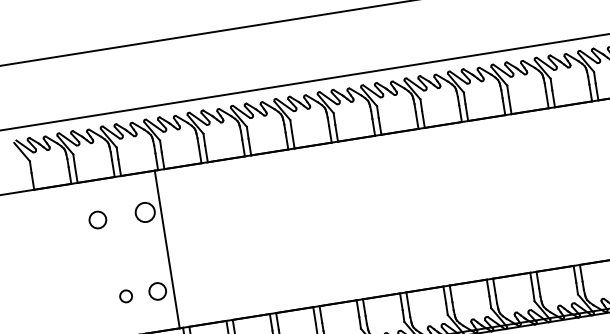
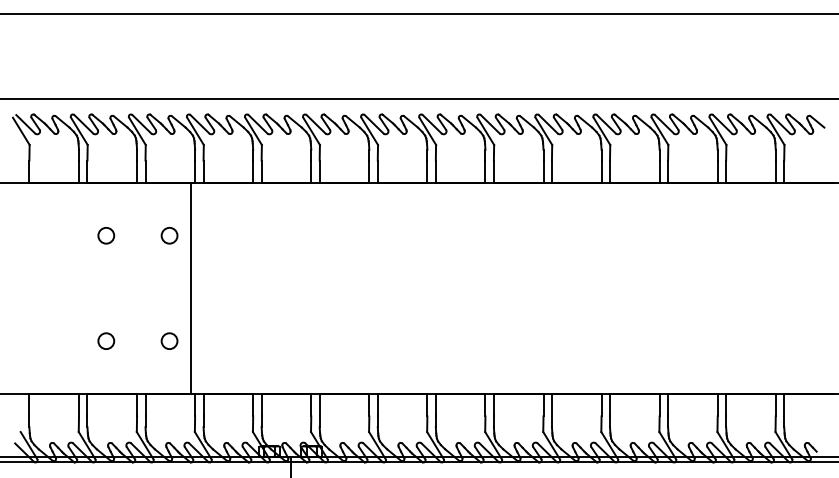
circle: (145, 212) -> (169, 235), size x0.62
circle: (98, 219) -> (106, 235), size x0.71
circle: (157, 290) -> (169, 340), size x0.71
circle: (126, 295) -> (106, 340), moved

